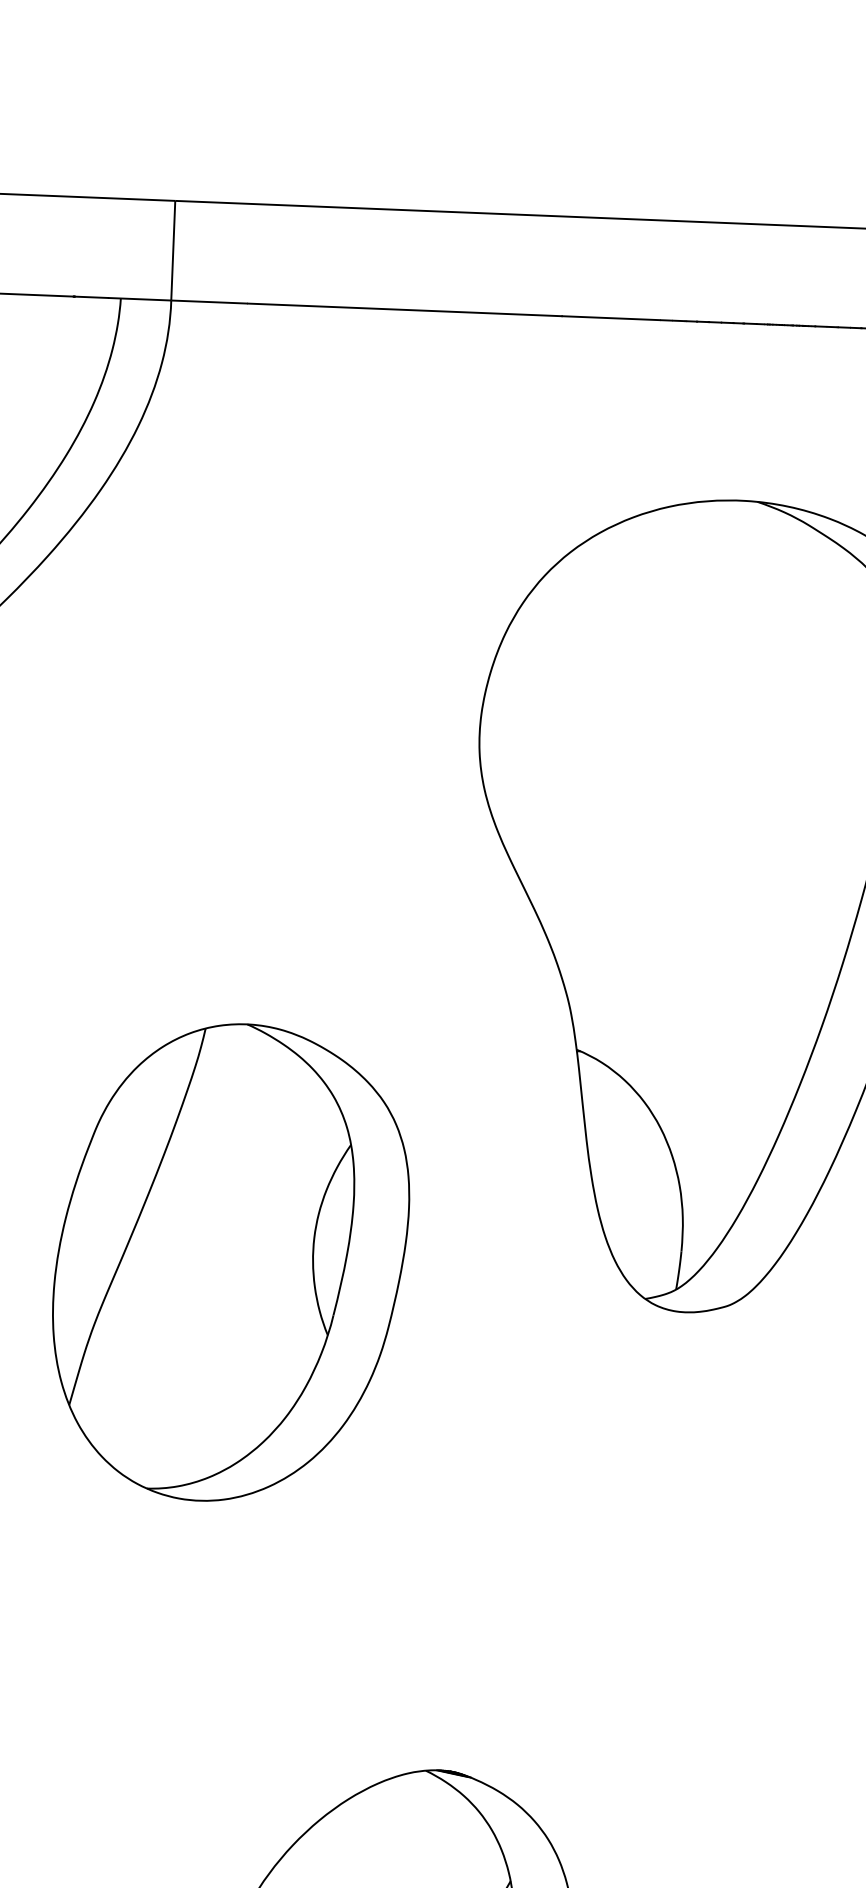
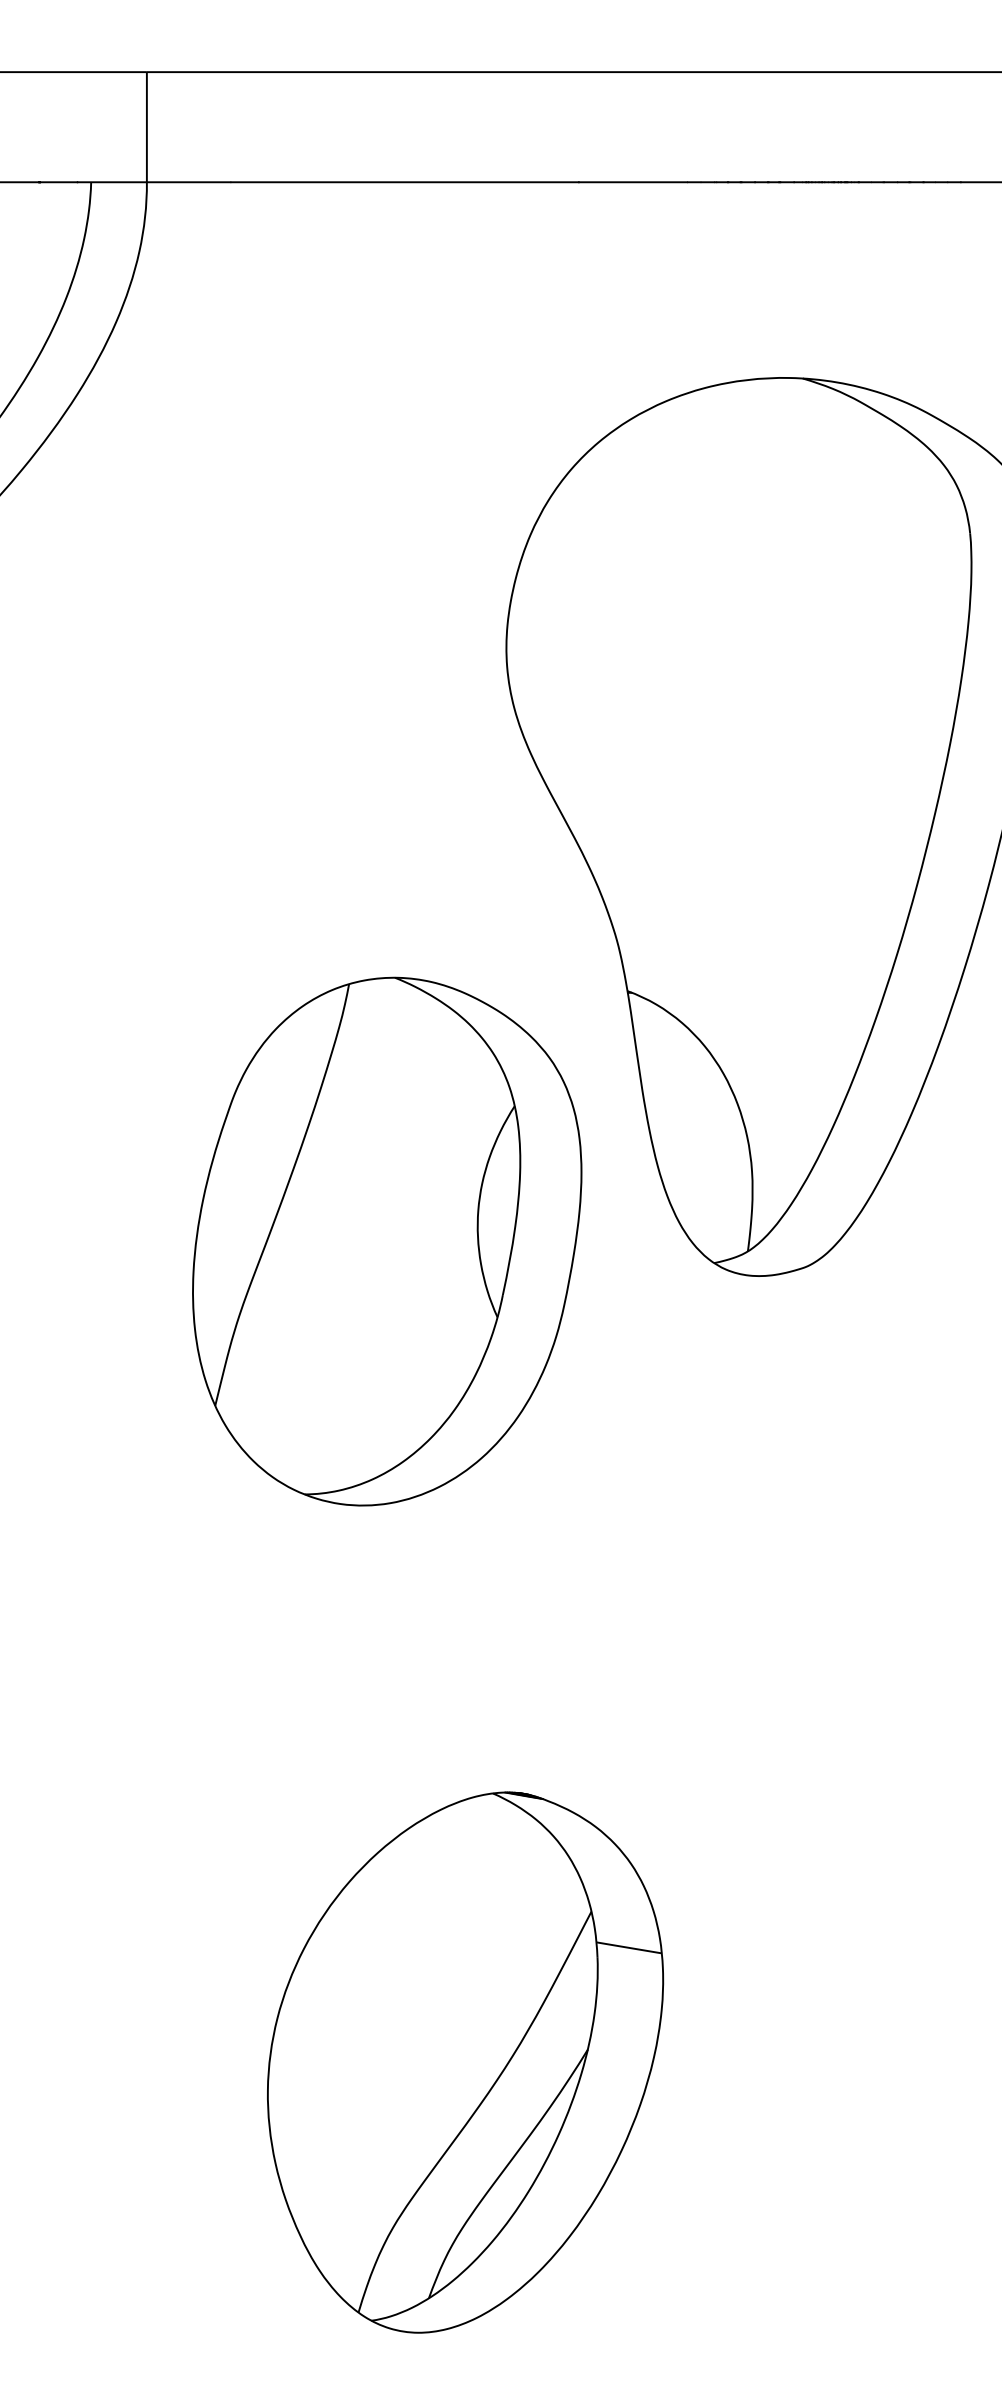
part: (231, 1262) -> (387, 1241), moved

